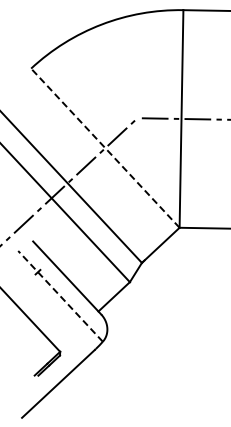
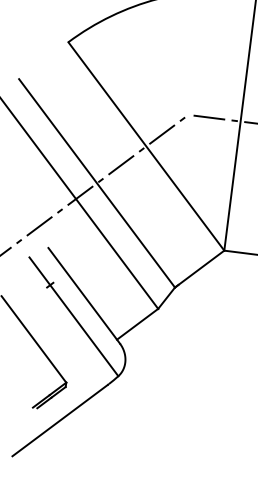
line: (105, 148) -> (146, 146), dashed -> solid
line: (60, 296) -> (73, 316), dashed -> solid

